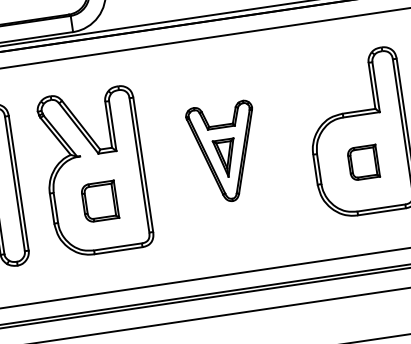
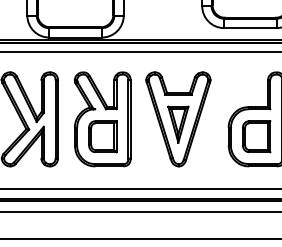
part: (225, 152) -> (178, 119), size x1.67
part: (363, 162) -> (256, 136), size x1.67
part: (99, 201) -> (102, 136), size x1.43

